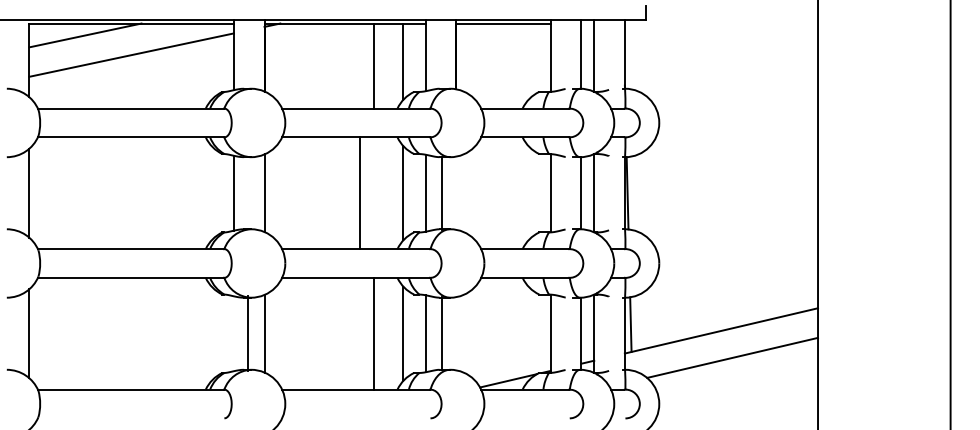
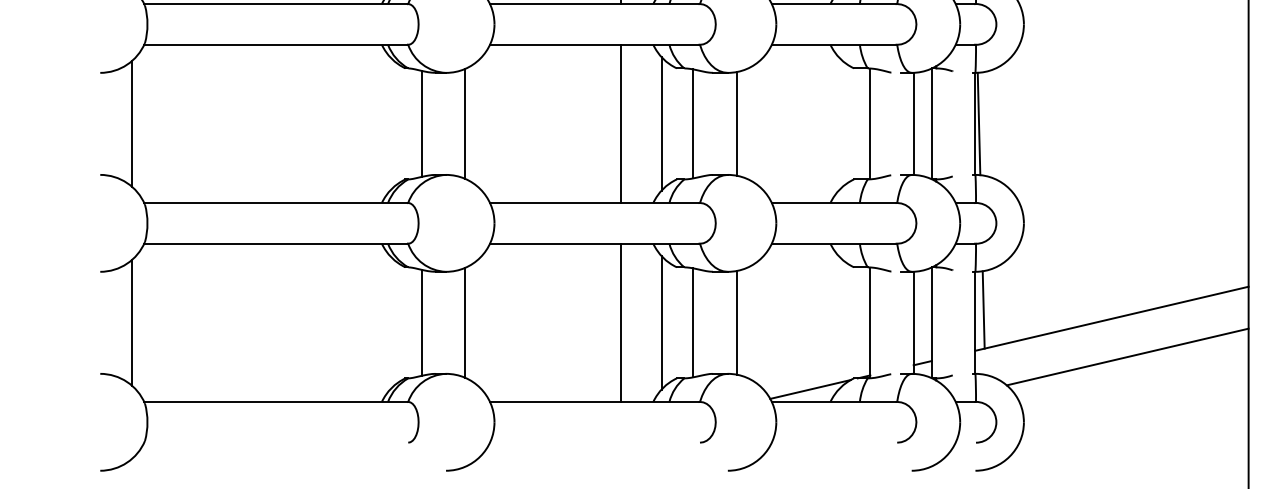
line: (442, 192) -> (736, 122), moved
line: (360, 193) -> (620, 124), moved
line: (247, 333) -> (421, 322), moved
line: (442, 333) -> (736, 322), moved

